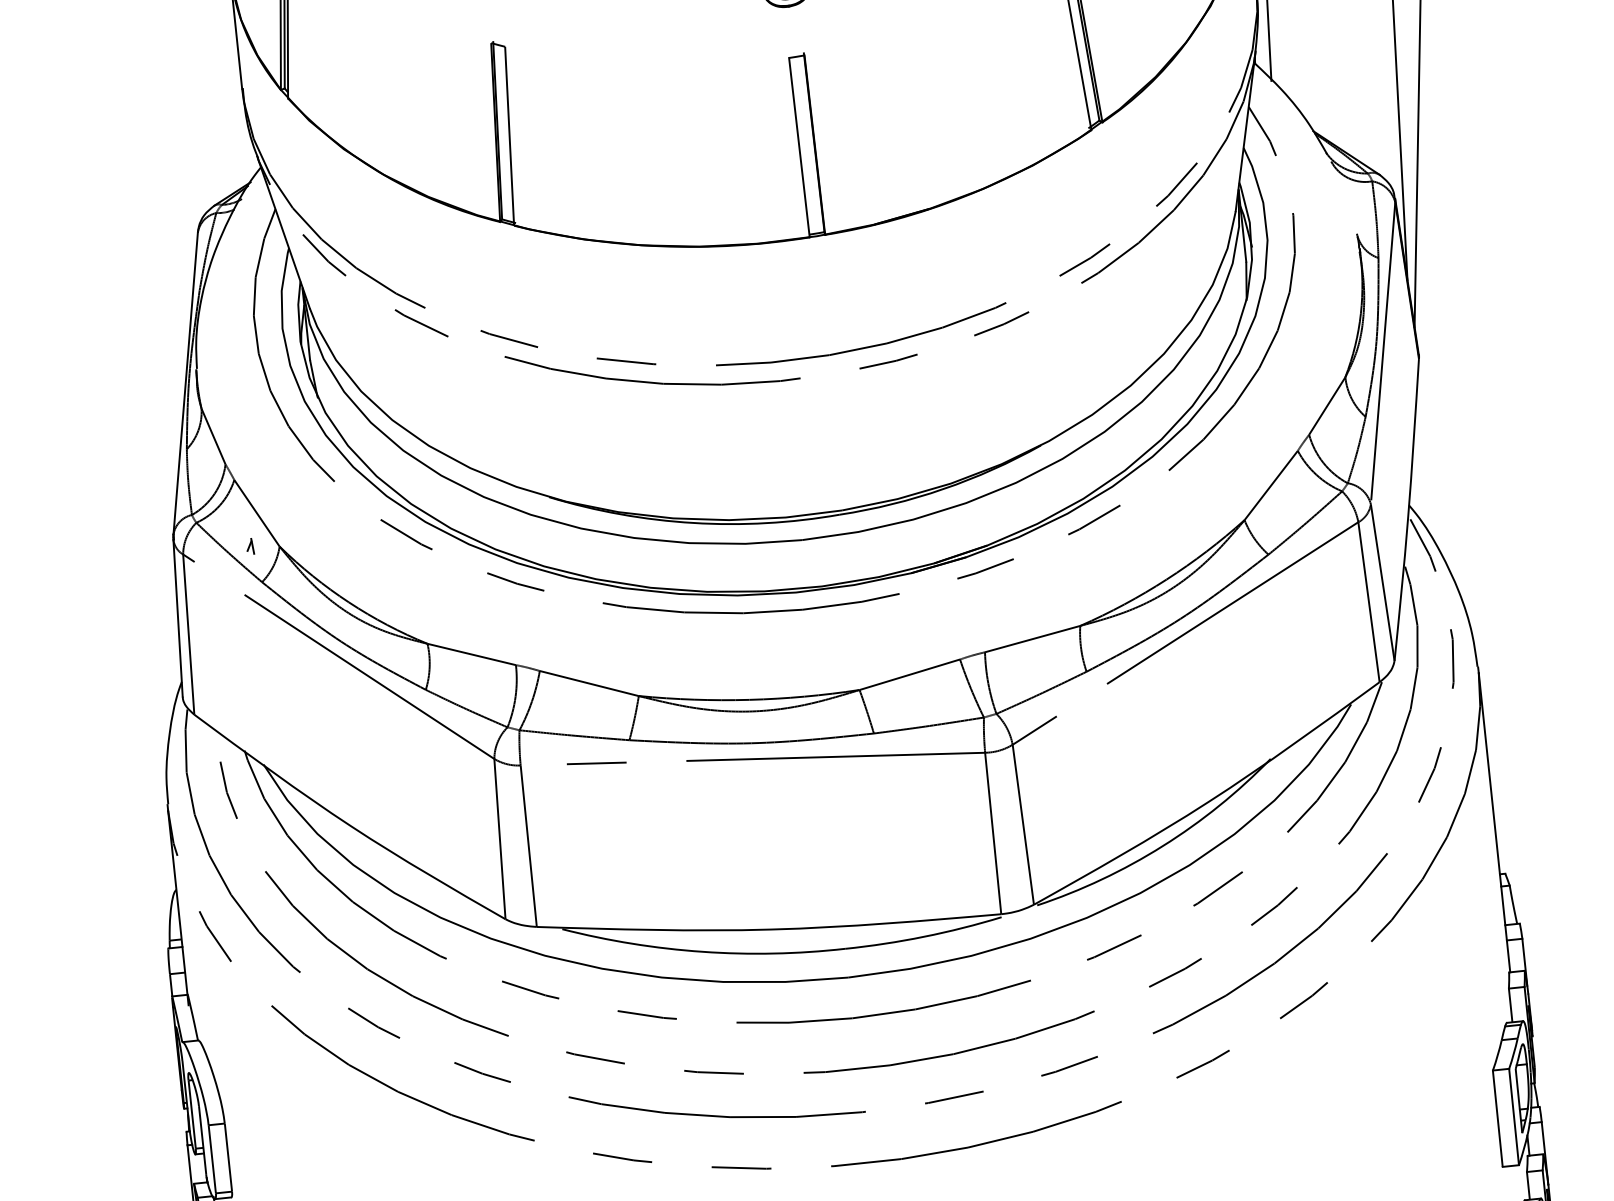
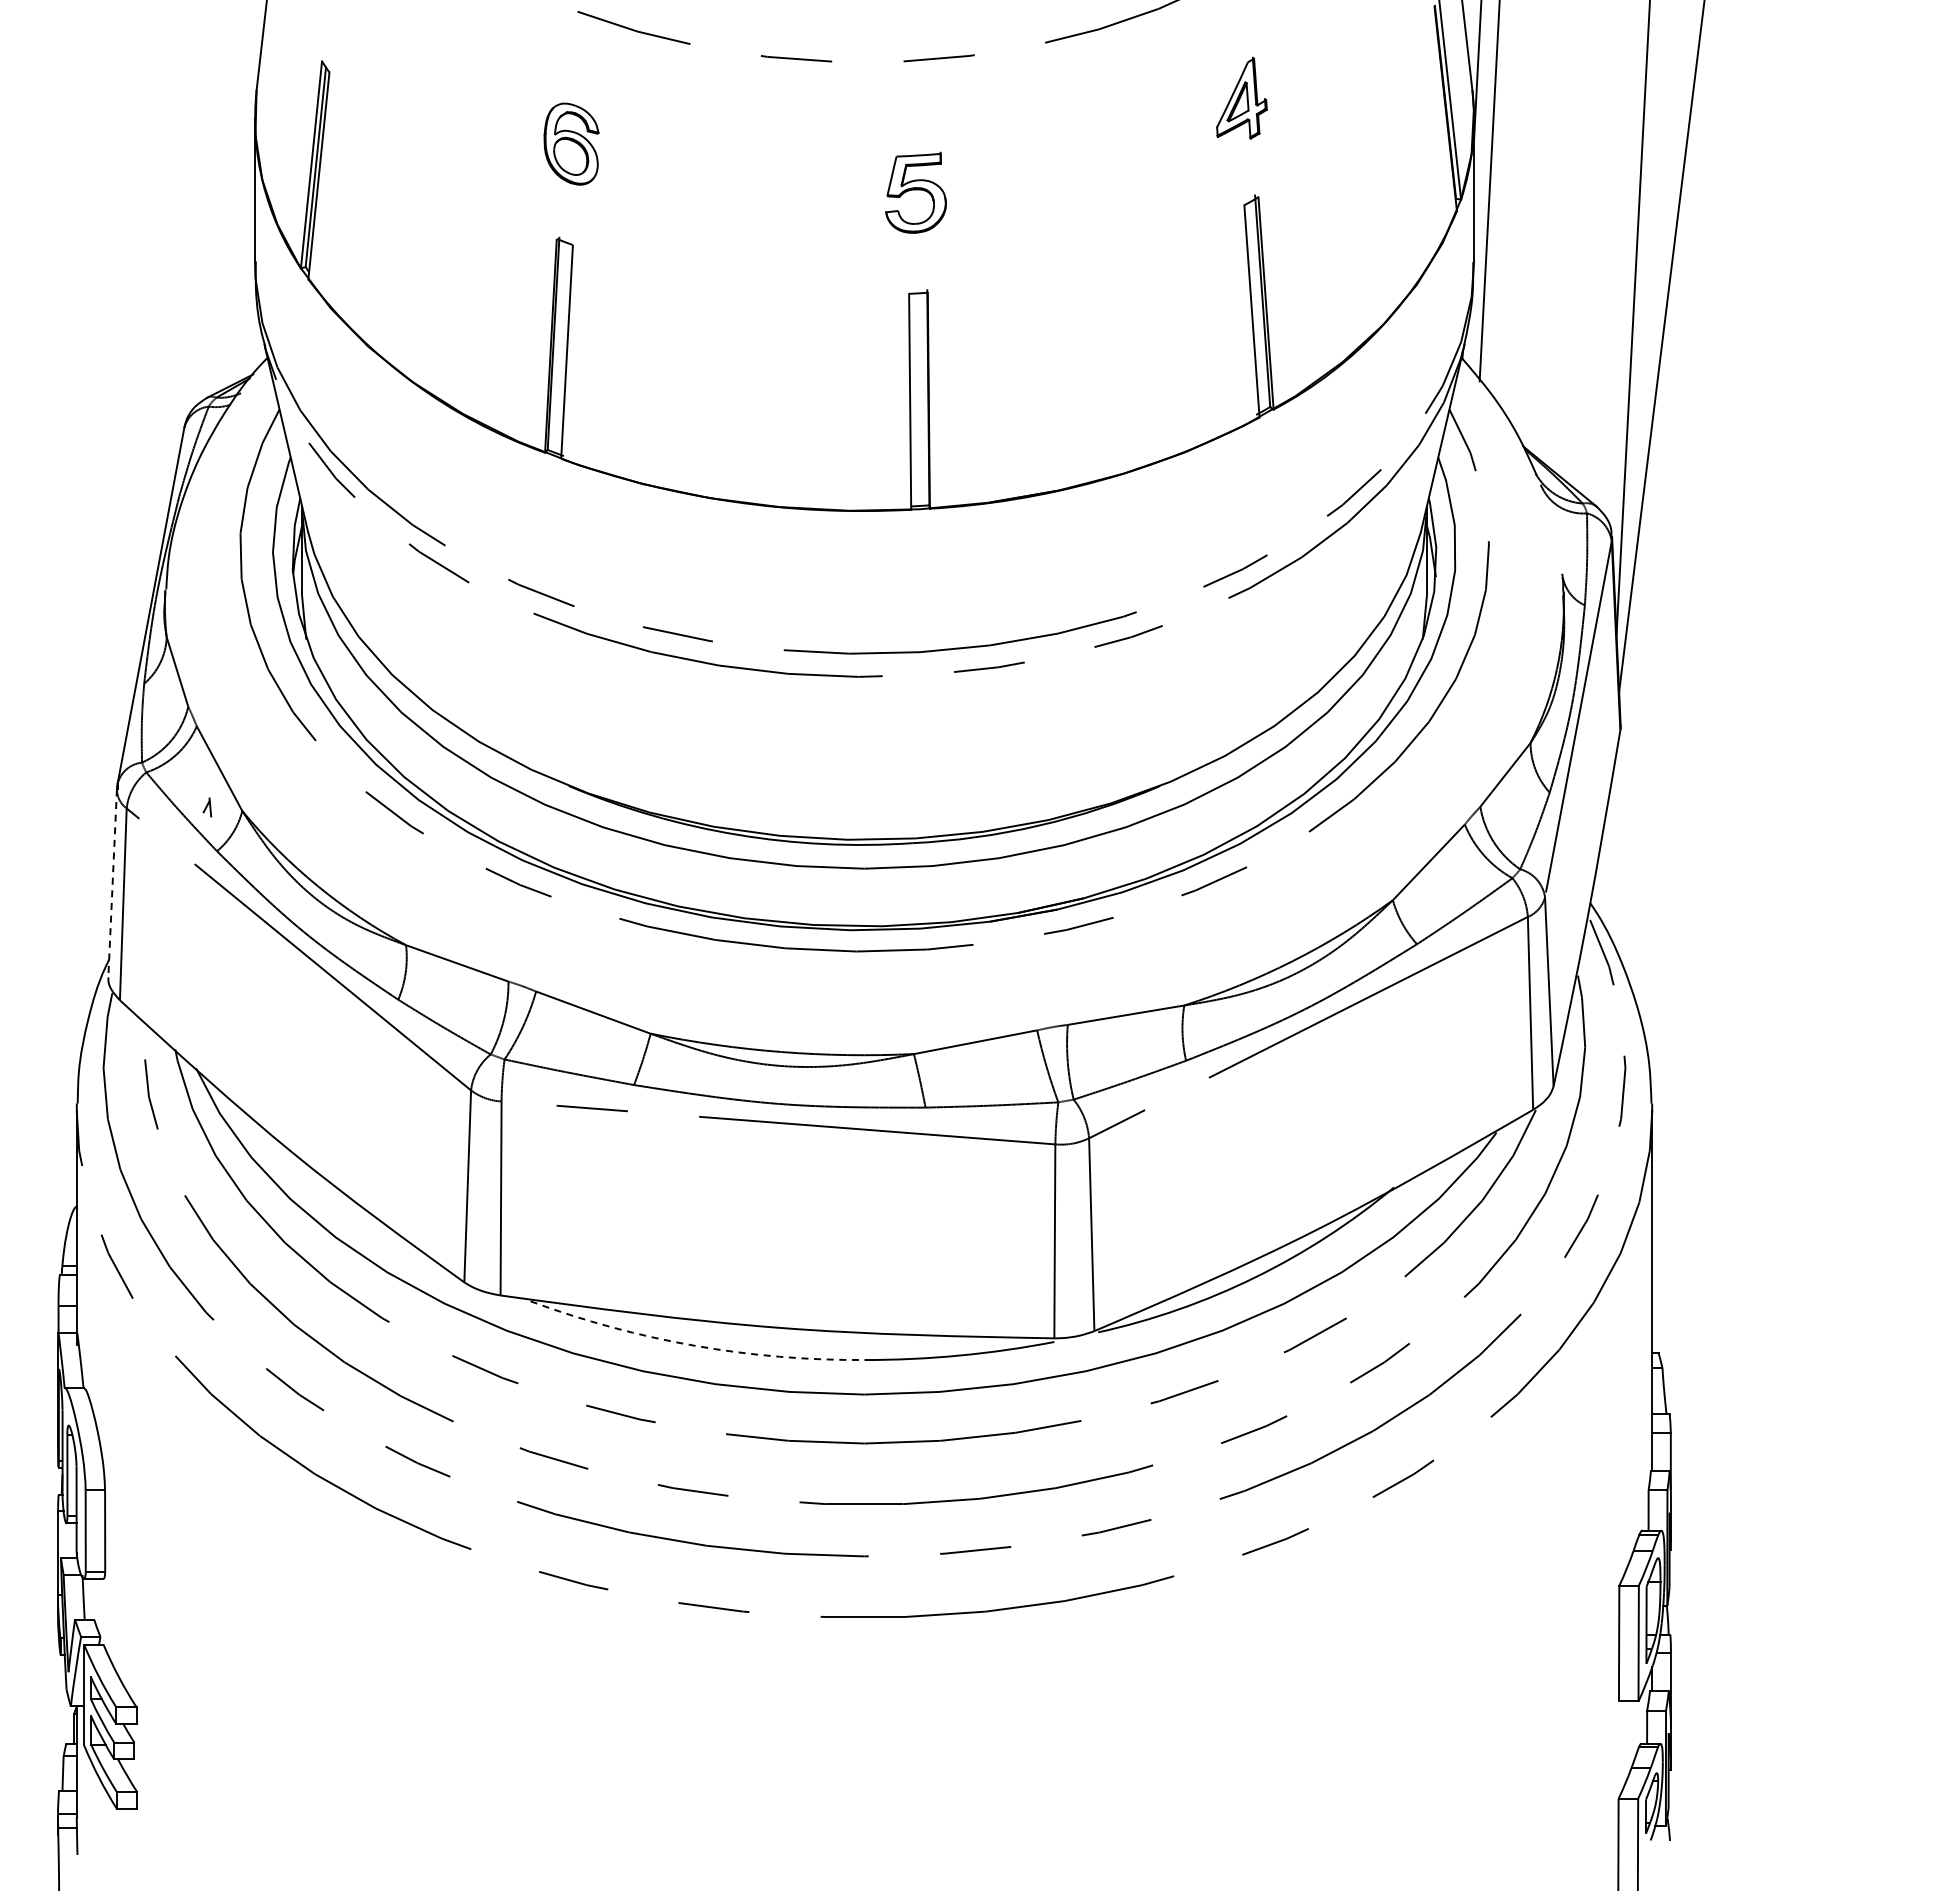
line: (177, 618) -> (112, 883), solid -> dashed
arc: (702, 951) -> (694, 1345), solid -> dashed

